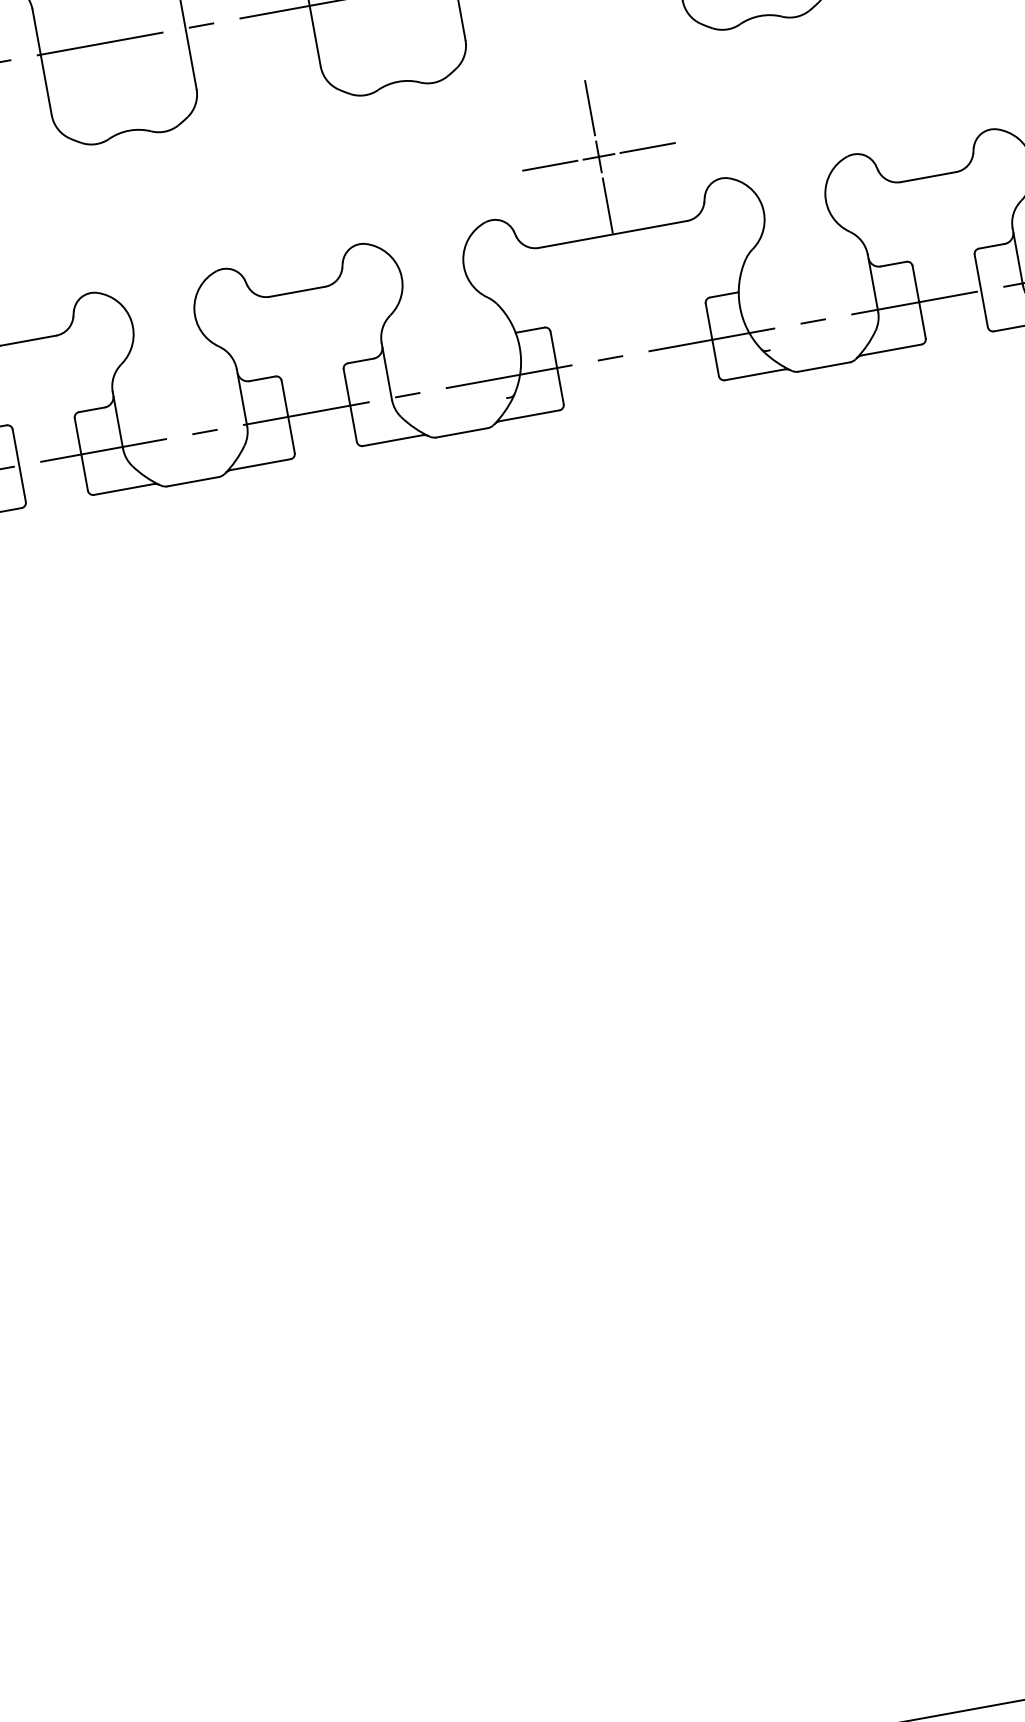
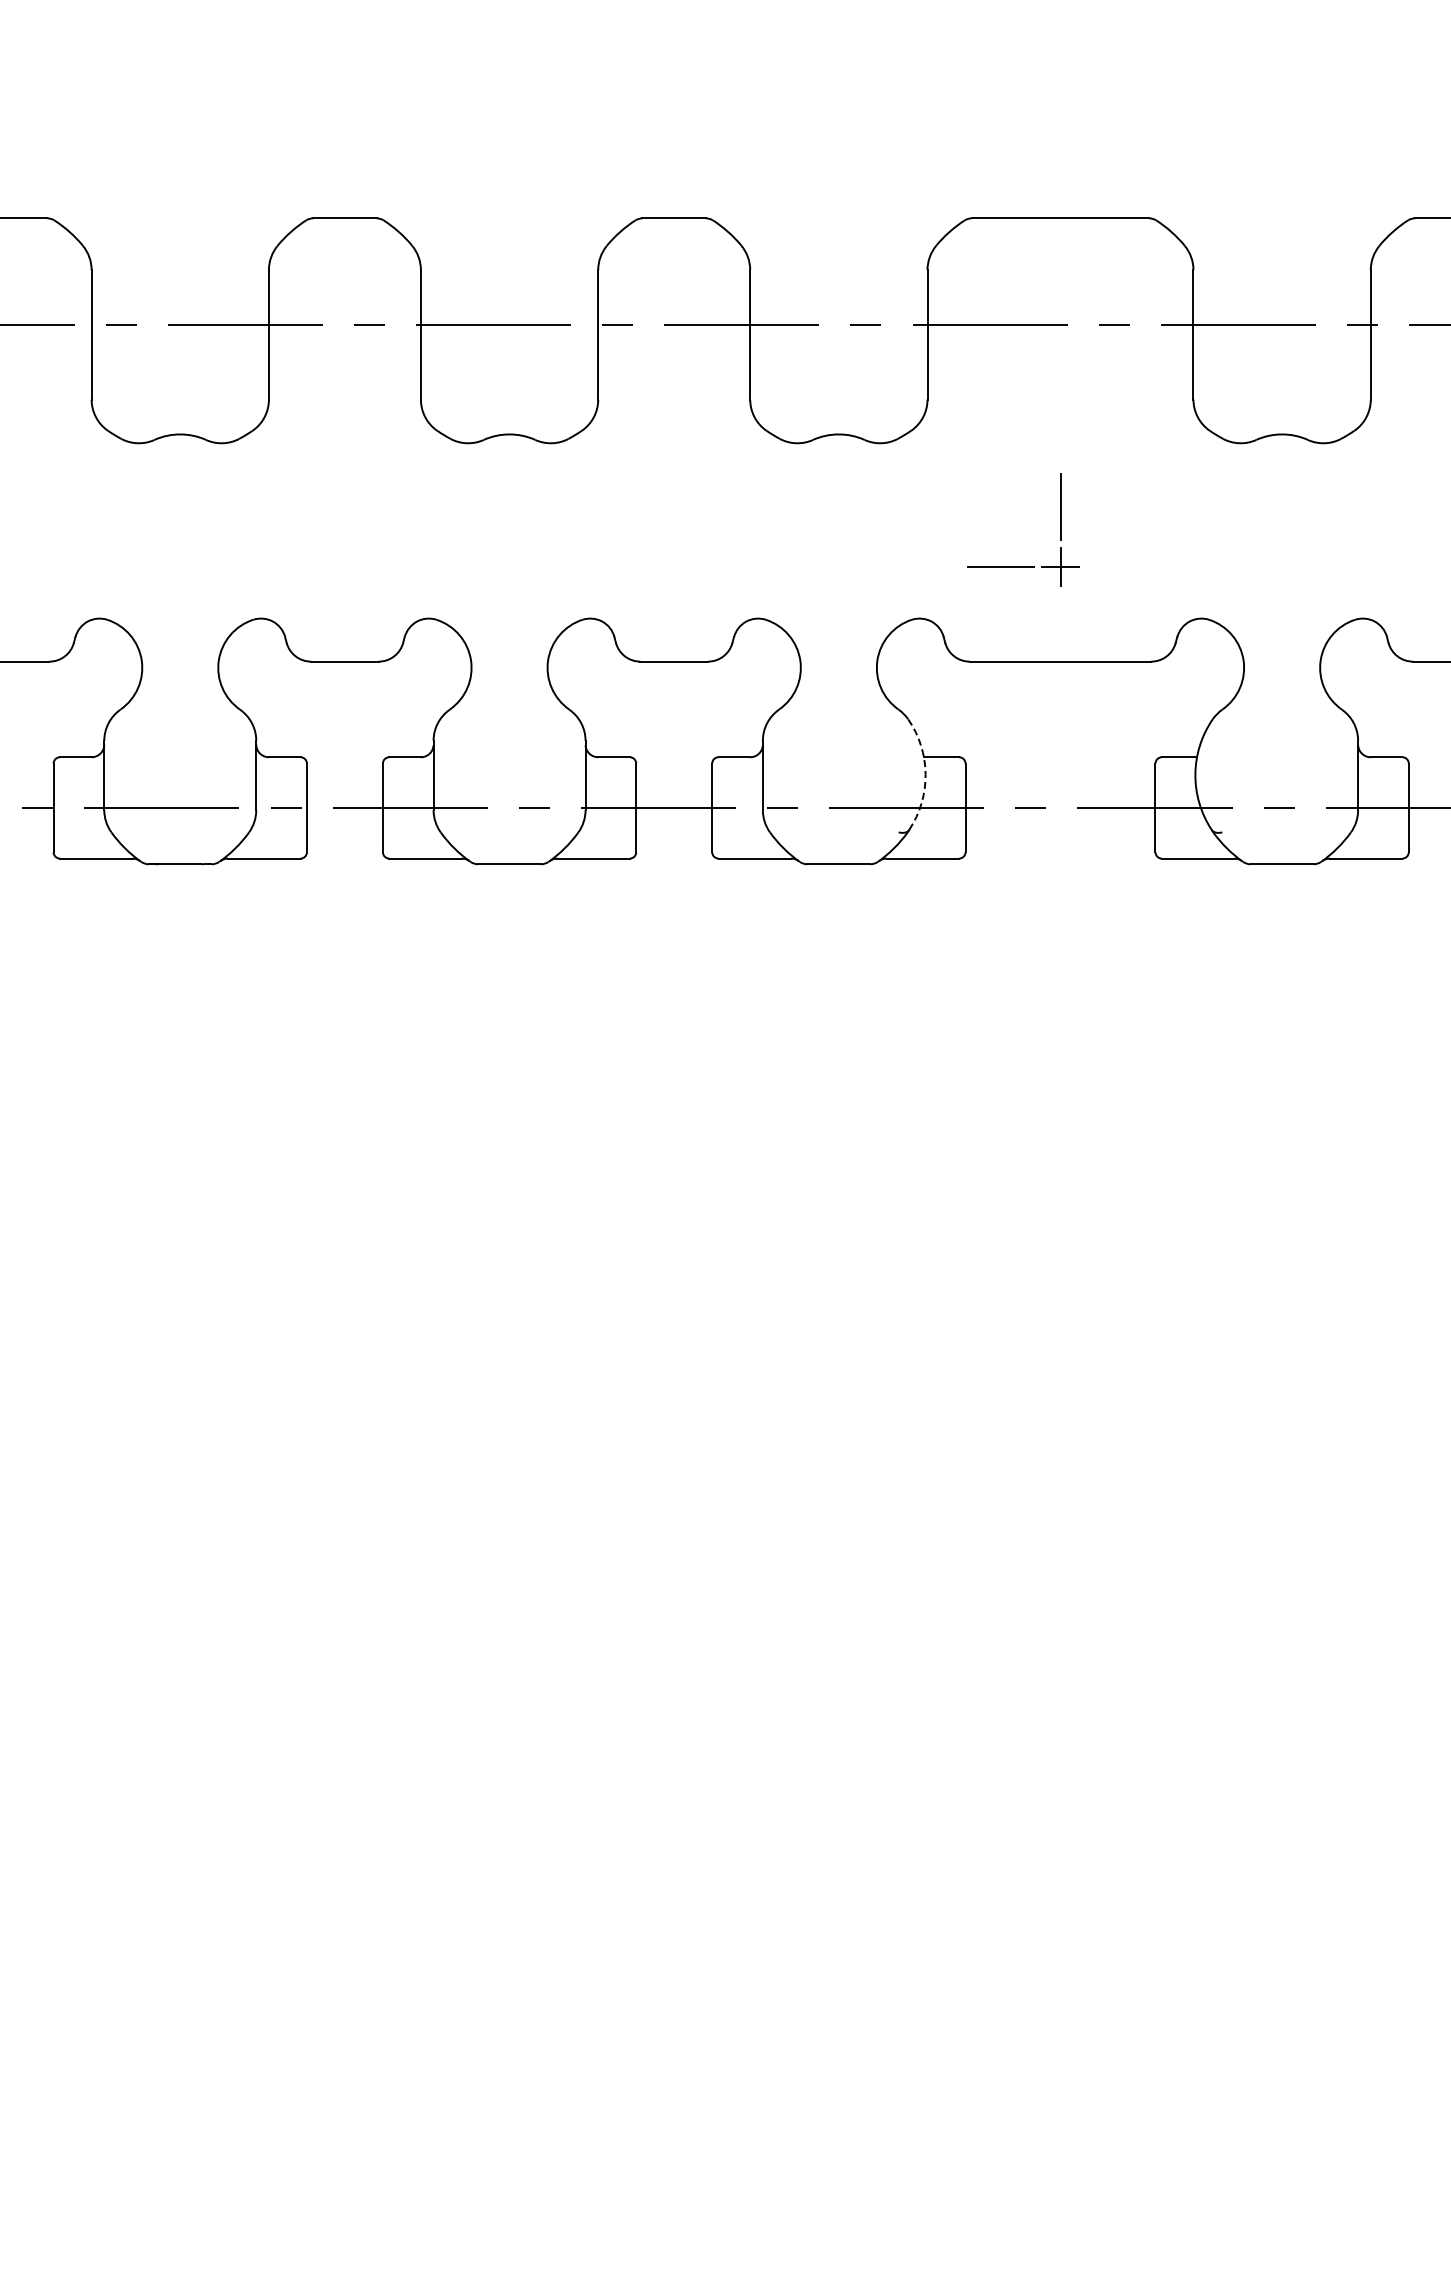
line: (647, 147) -> (1119, 566), removed
line: (607, 204) -> (1060, 625), removed
arc: (519, 346) -> (925, 774), solid -> dashed

